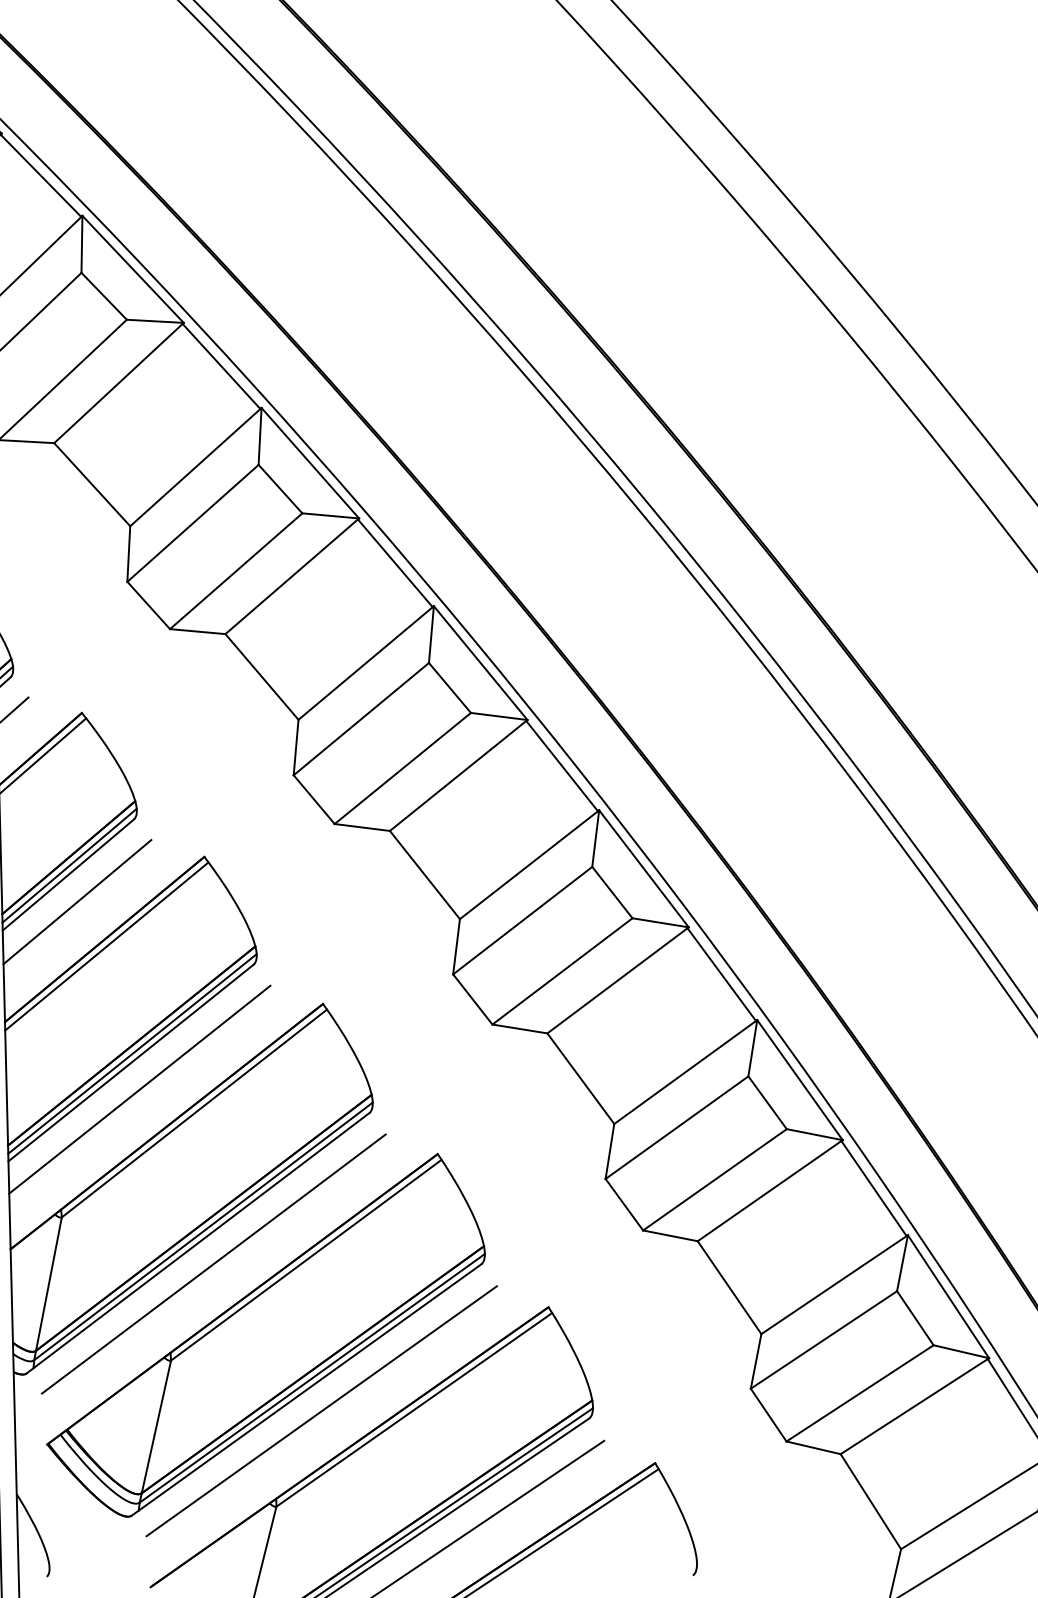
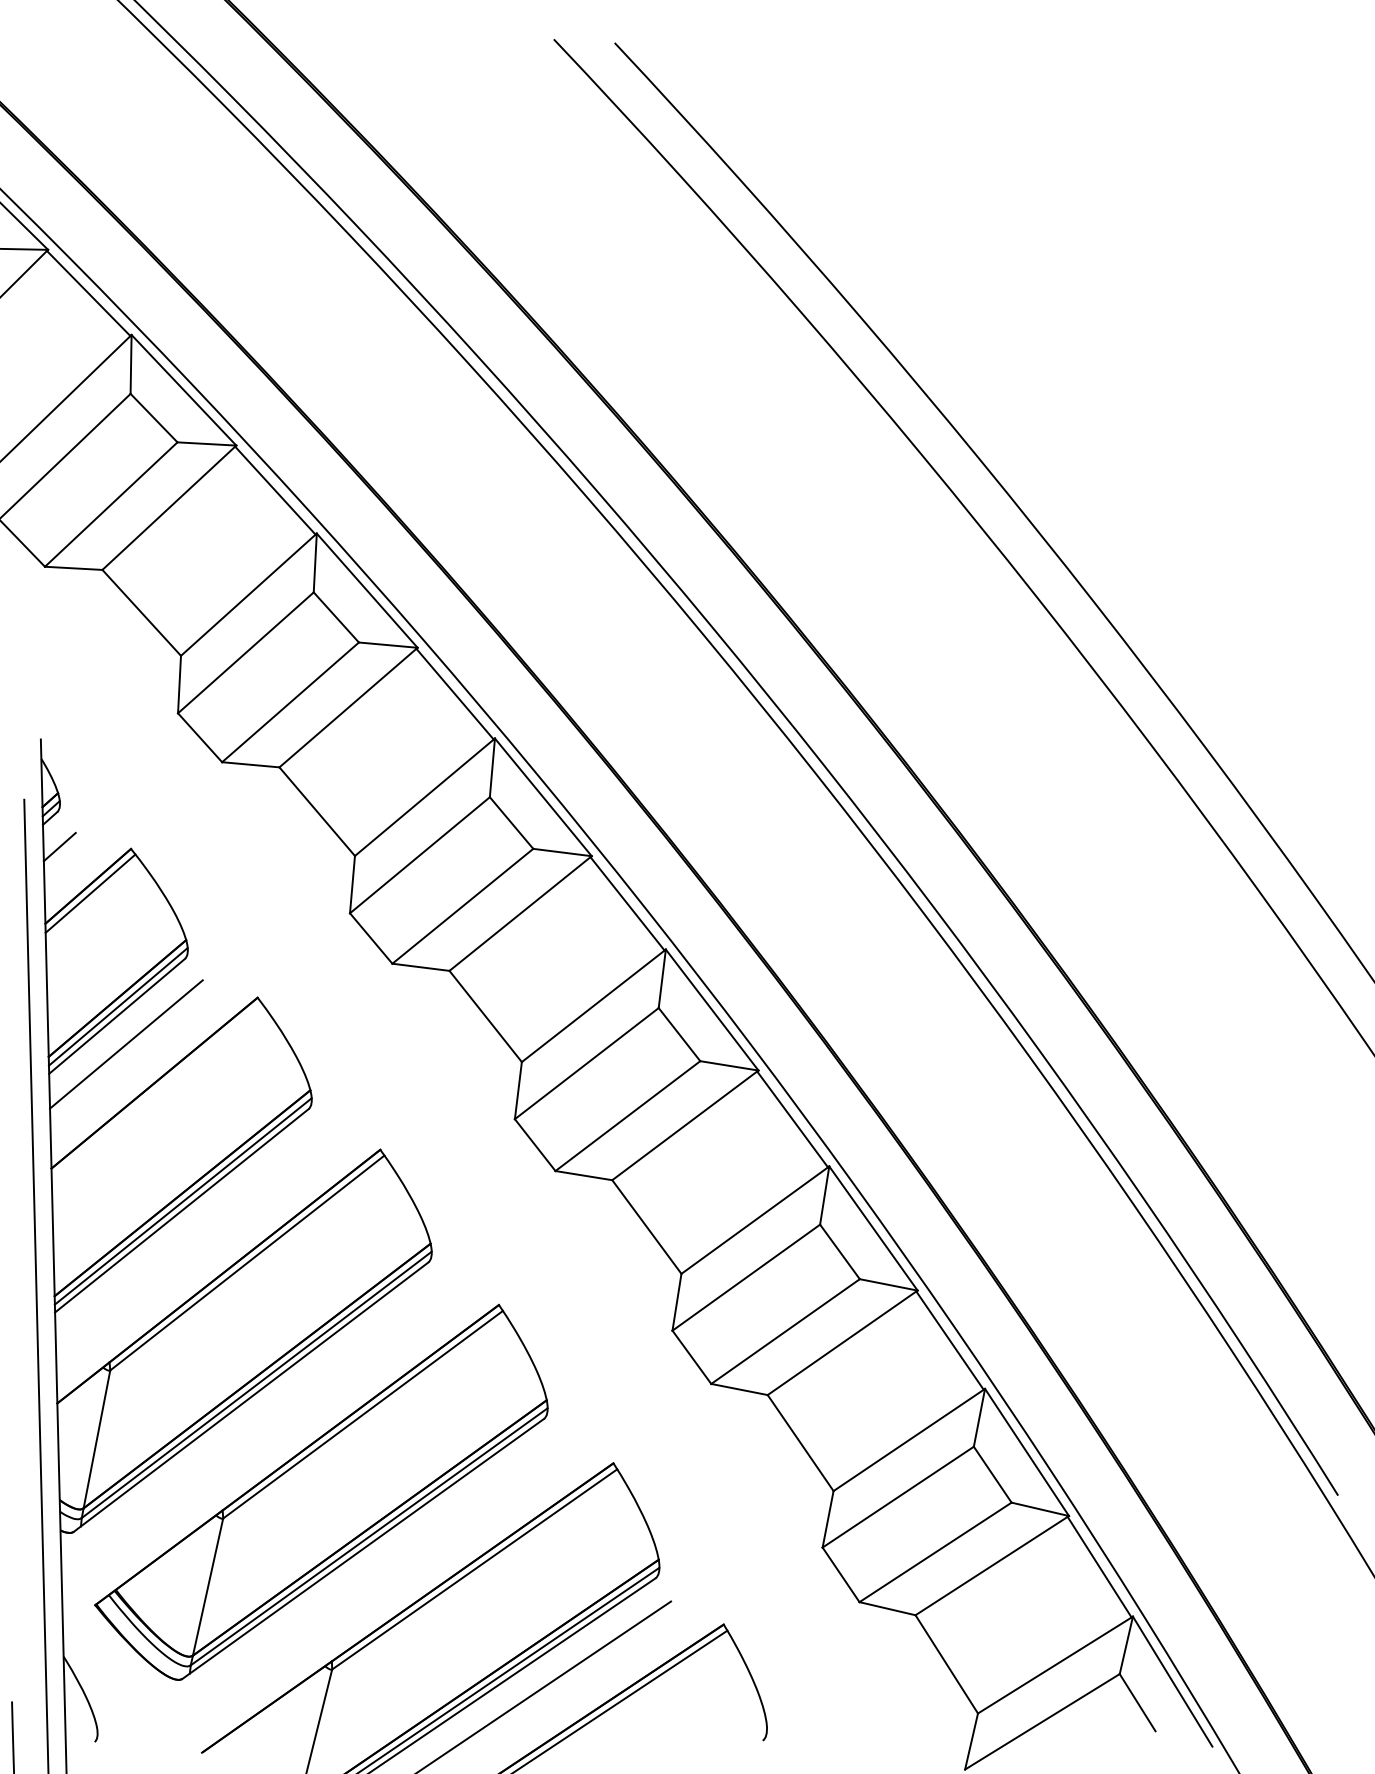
line: (106, 946) -> (156, 1090), removed
line: (139, 1088) -> (190, 1237), removed
line: (213, 1263) -> (267, 1418), removed
line: (321, 1410) -> (378, 1570), removed

